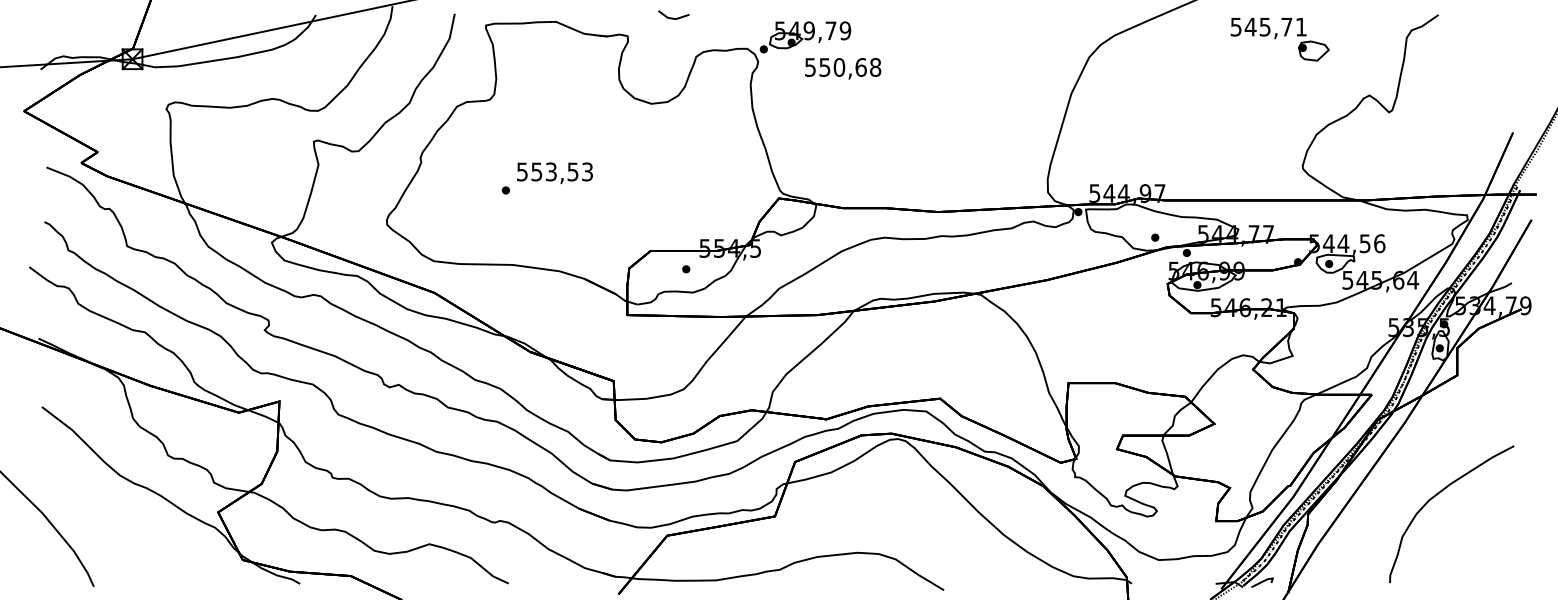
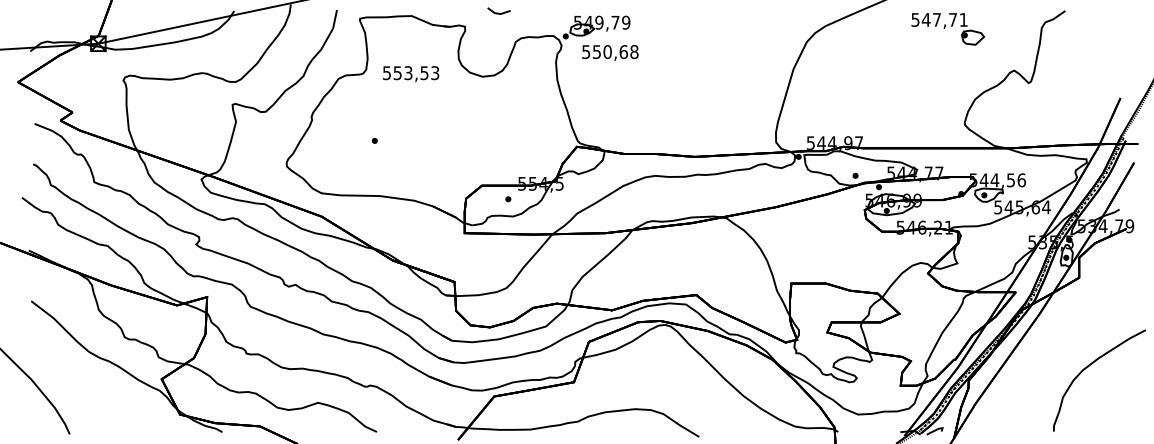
text: (1264, 27) -> (936, 20), 545,71 -> 547,71
text: (843, 68) -> (610, 52), moved
text: (554, 173) -> (410, 74), moved
curve: (1437, 495) -> (1088, 366), moved

